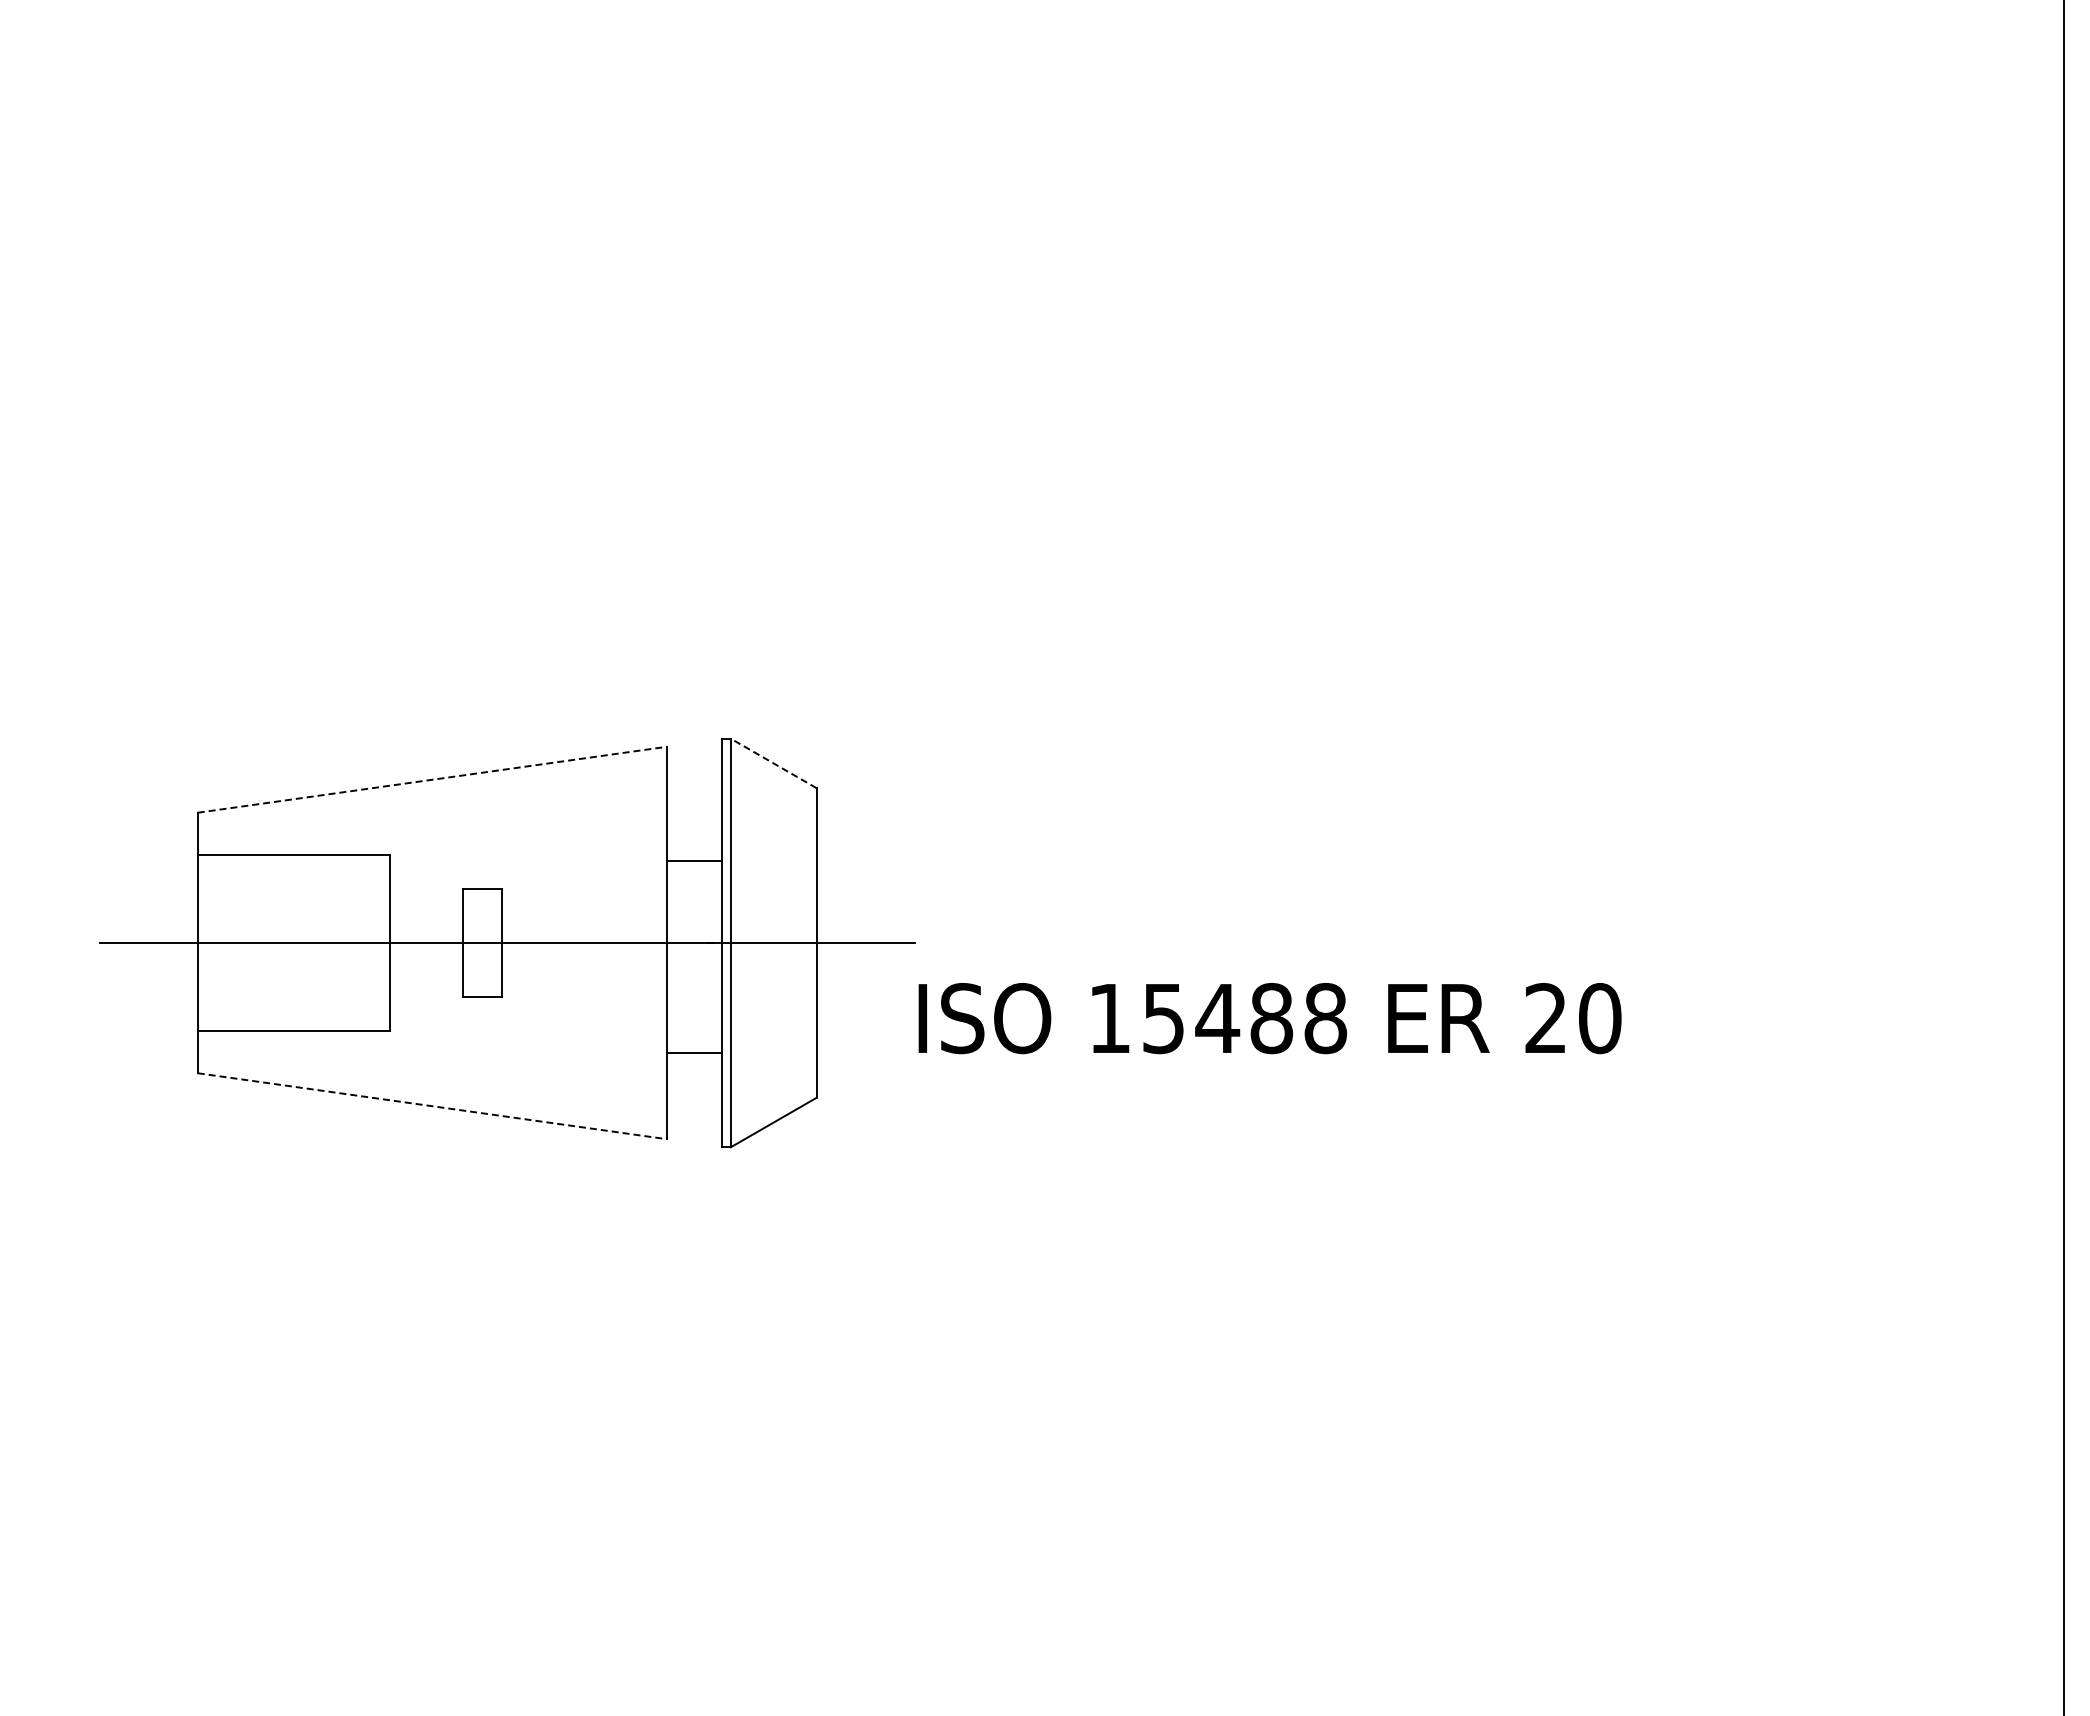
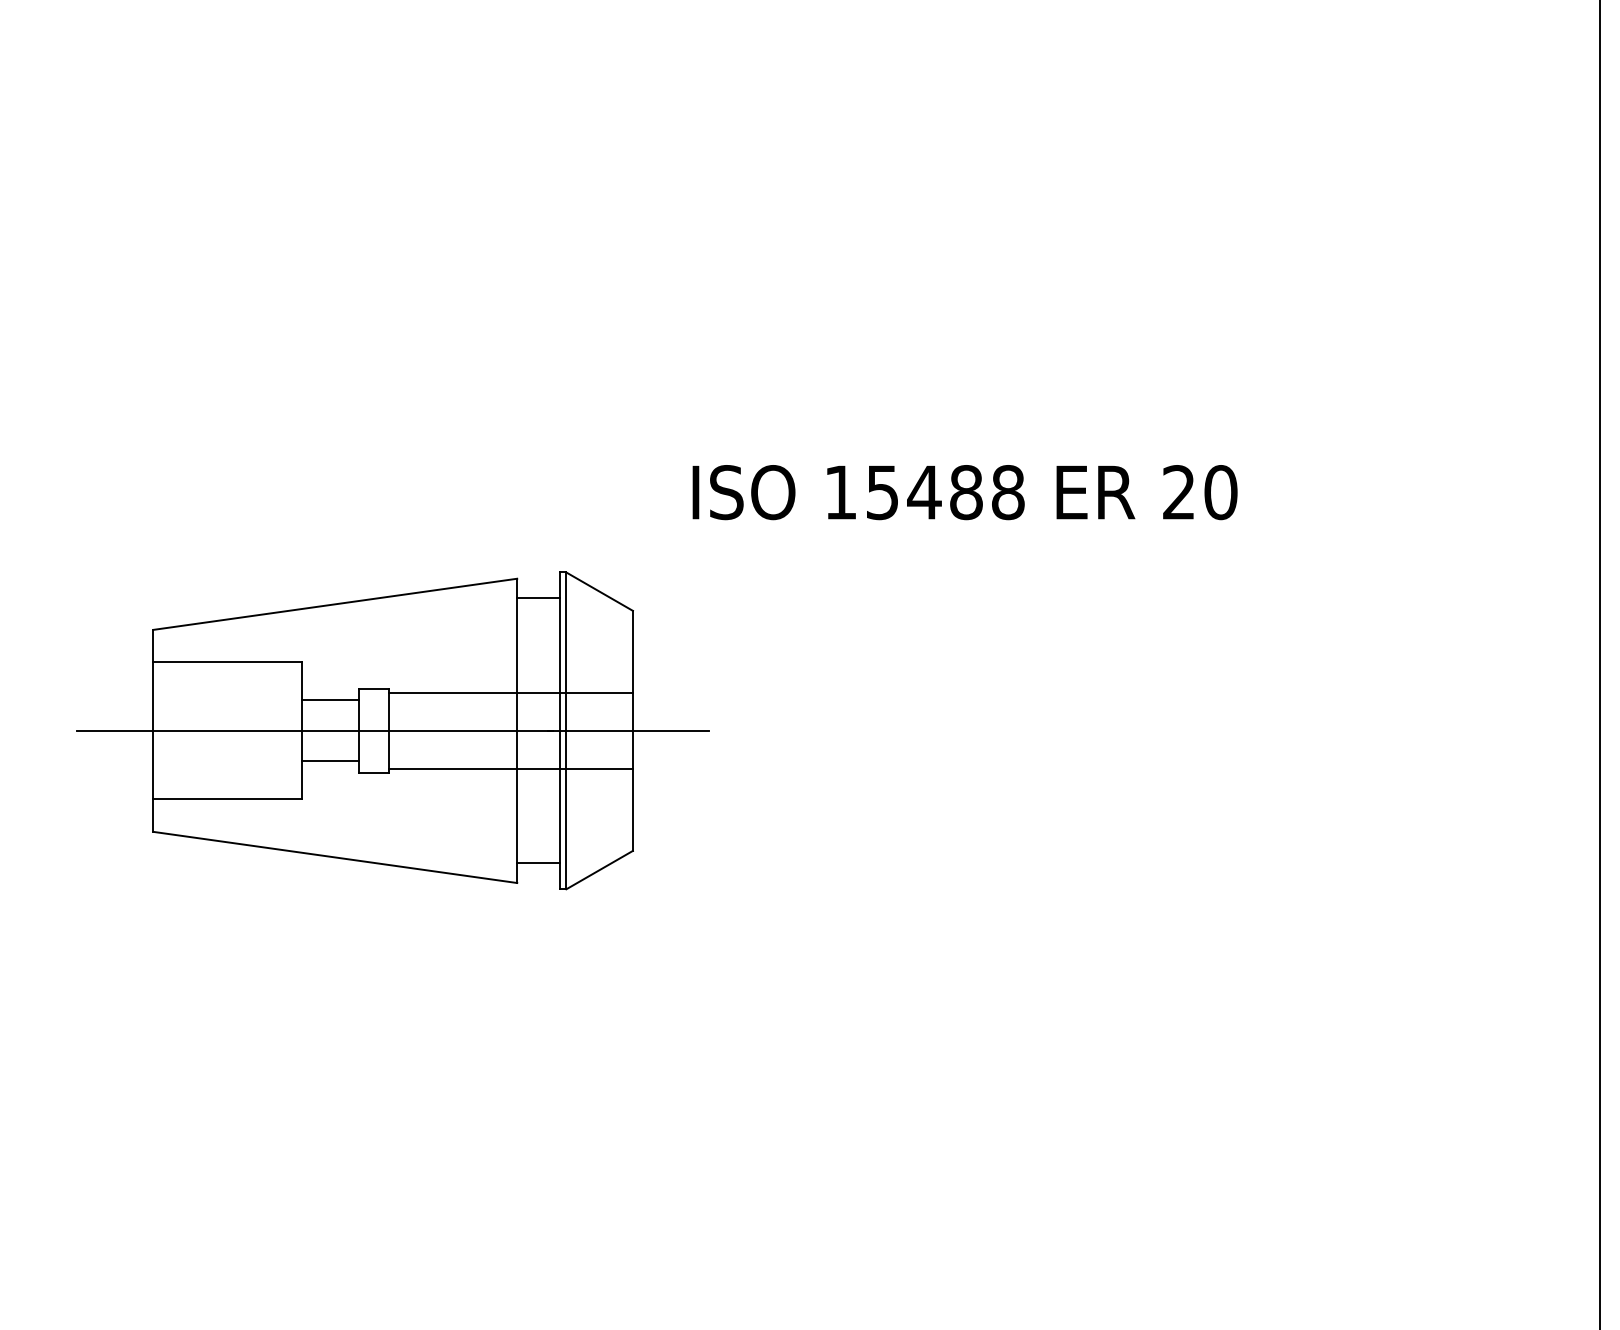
line: (773, 763) -> (599, 591), dashed -> solid
line: (433, 779) -> (335, 604), dashed -> solid
line: (694, 861) -> (538, 598), moved
line: (659, 893) -> (511, 692), added
line: (426, 903) -> (330, 700), added
line: (426, 982) -> (330, 761), added
line: (659, 992) -> (511, 769), added
text: (1269, 1018) -> (964, 492), moved
line: (694, 1052) -> (538, 863), moved
line: (433, 1106) -> (335, 857), dashed -> solid

